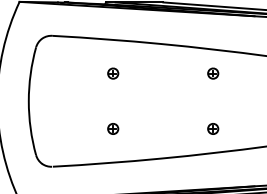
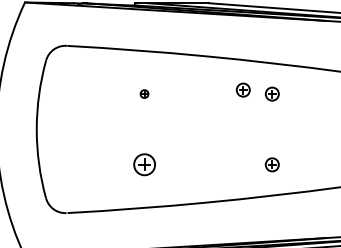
part: (189, 69) -> (242, 89), added
part: (113, 73) -> (144, 93), size x0.6
part: (113, 128) -> (144, 164), size x1.6

